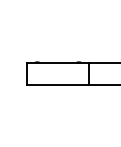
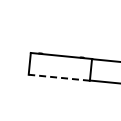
line: (58, 84) -> (59, 77), solid -> dashed

